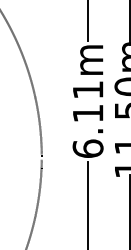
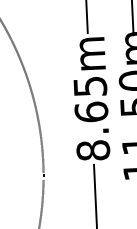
text: (87, 119) -> (91, 118), 6.11m -> 8.65m

